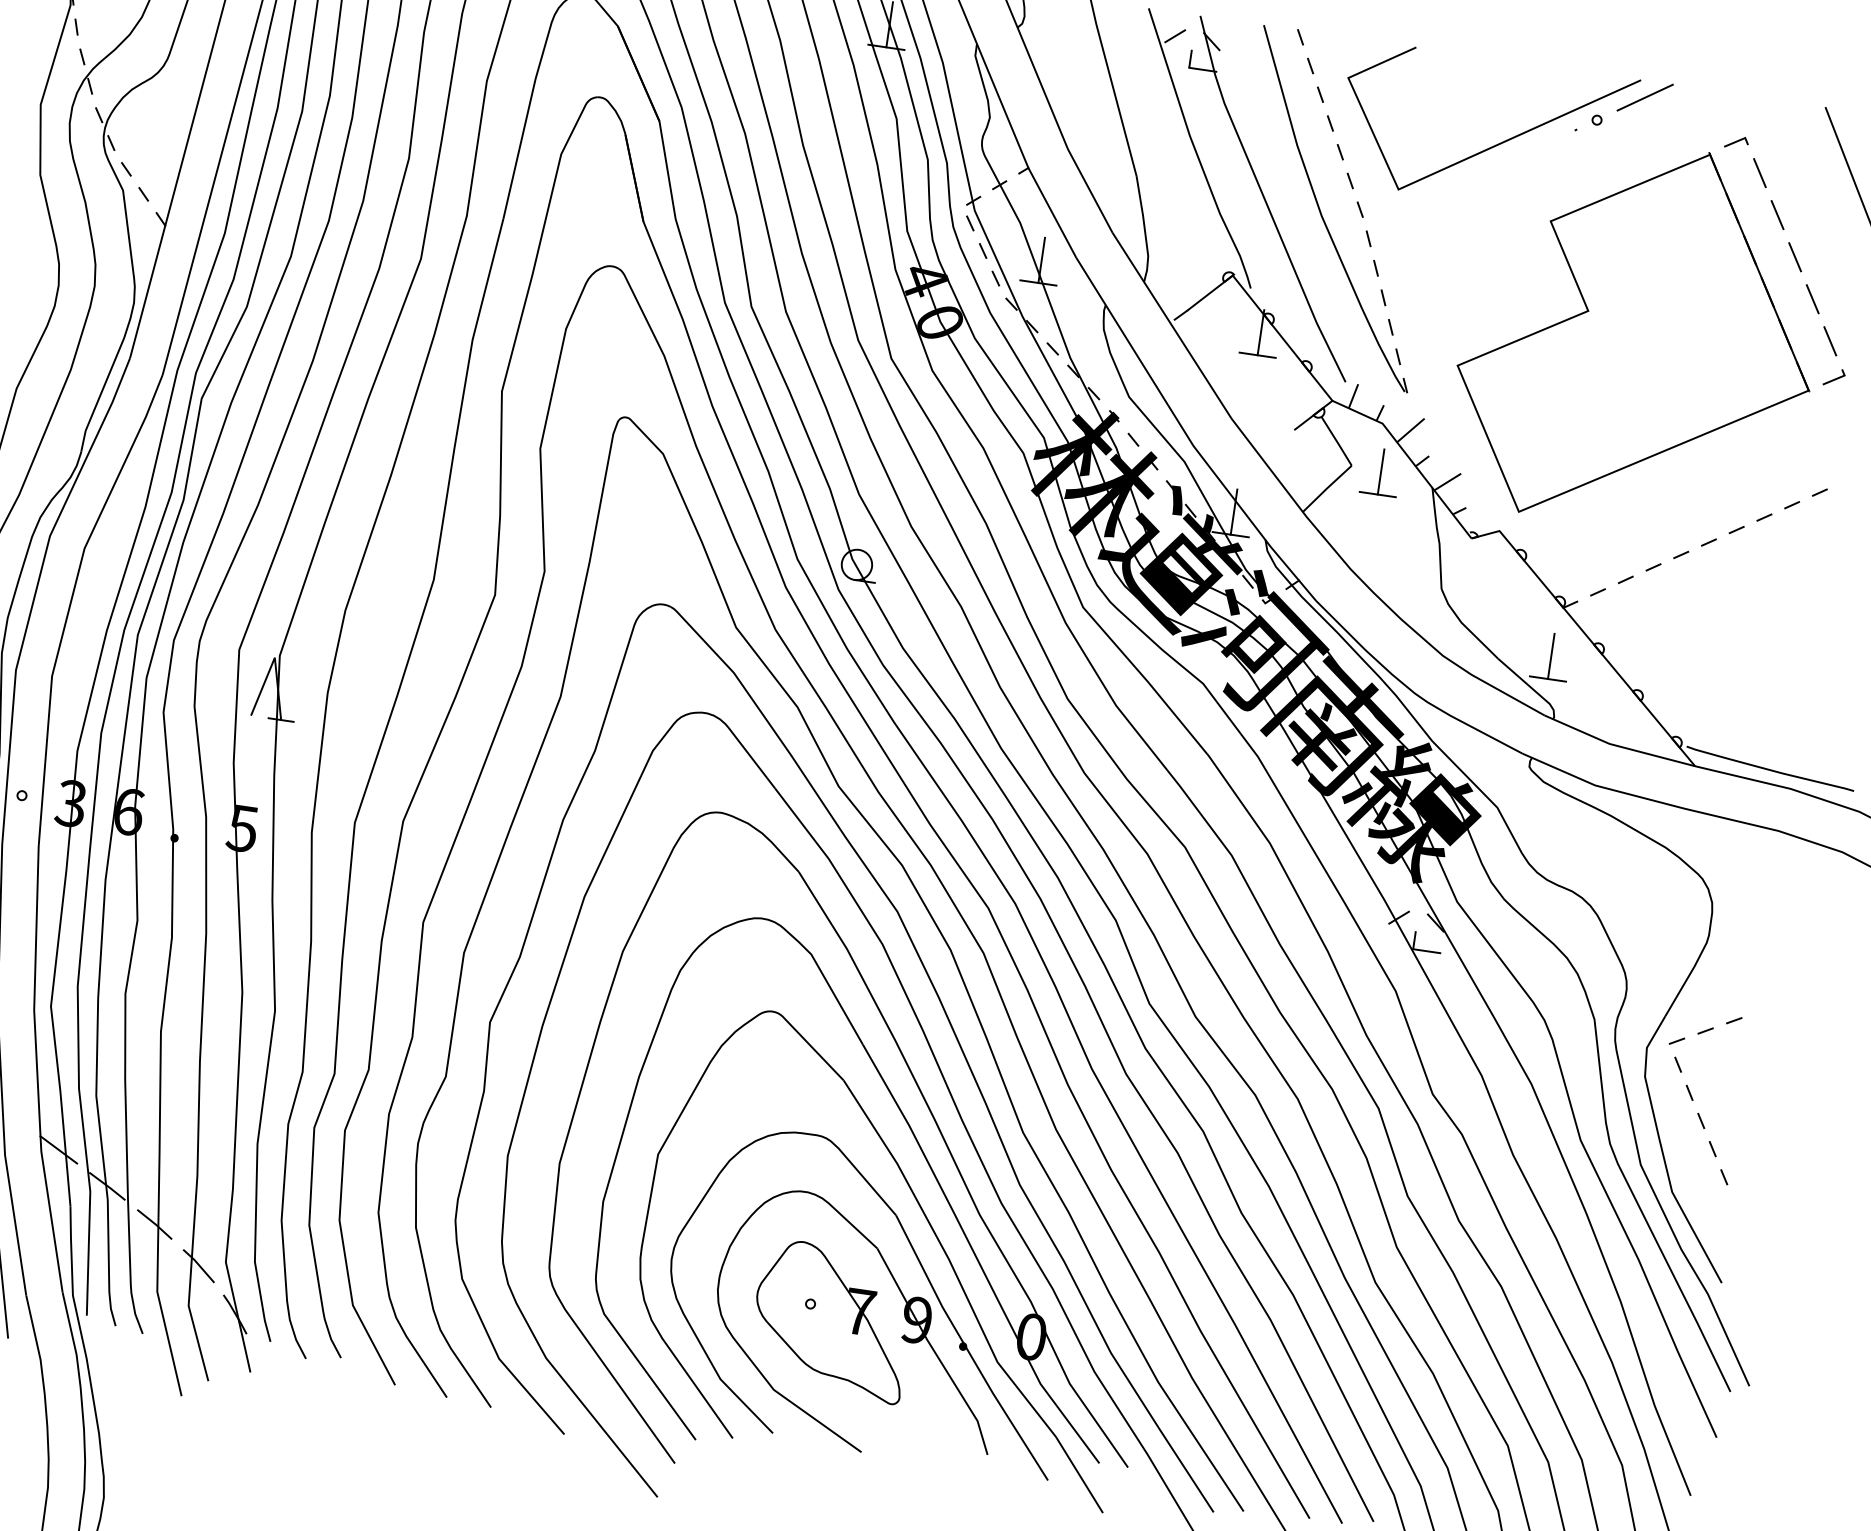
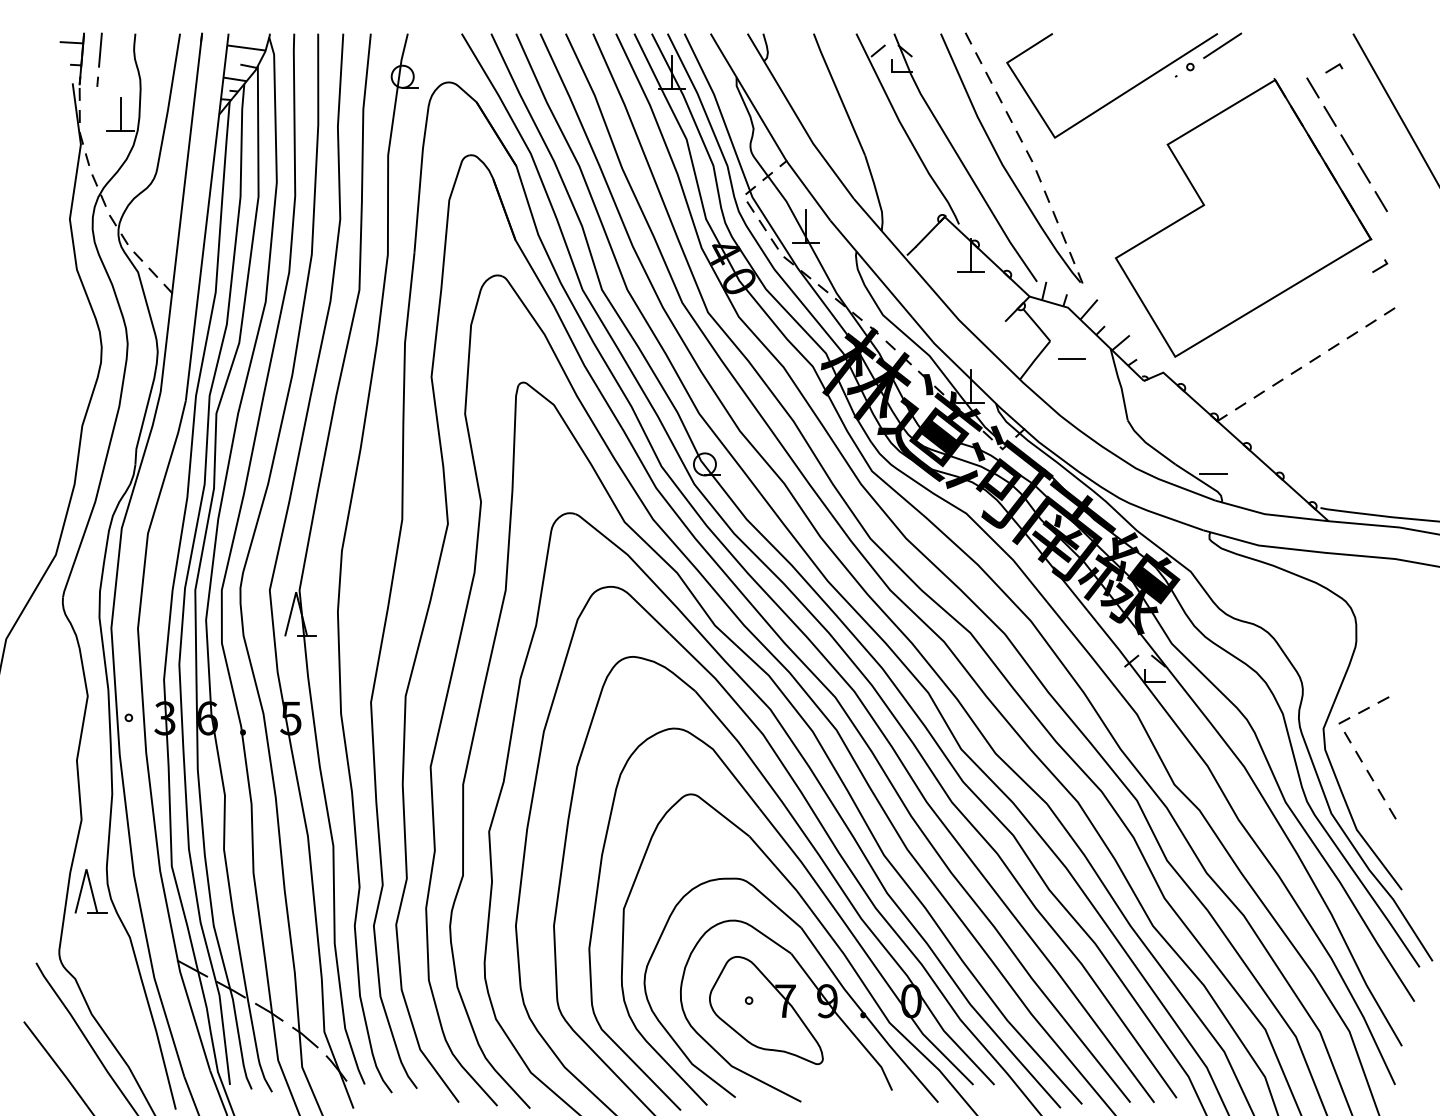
line: (1737, 142) -> (1334, 68), moved
line: (1835, 378) -> (1380, 266), moved
line: (1381, 471) -> (1072, 342), removed
line: (1551, 655) -> (1213, 456), removed

